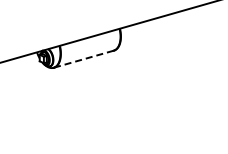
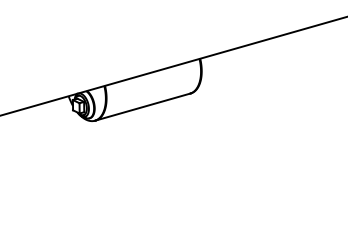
line: (83, 59) -> (142, 107), dashed -> solid

